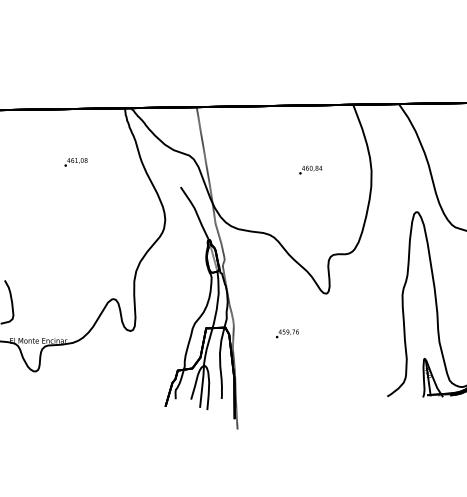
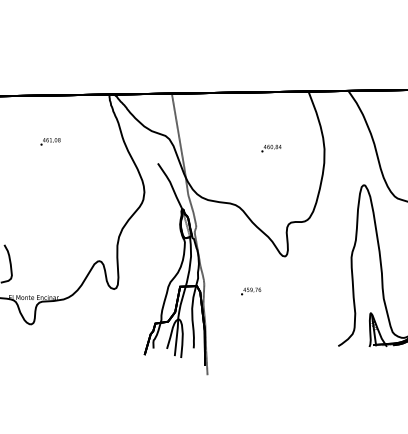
text: (75, 162) -> (50, 141), moved

